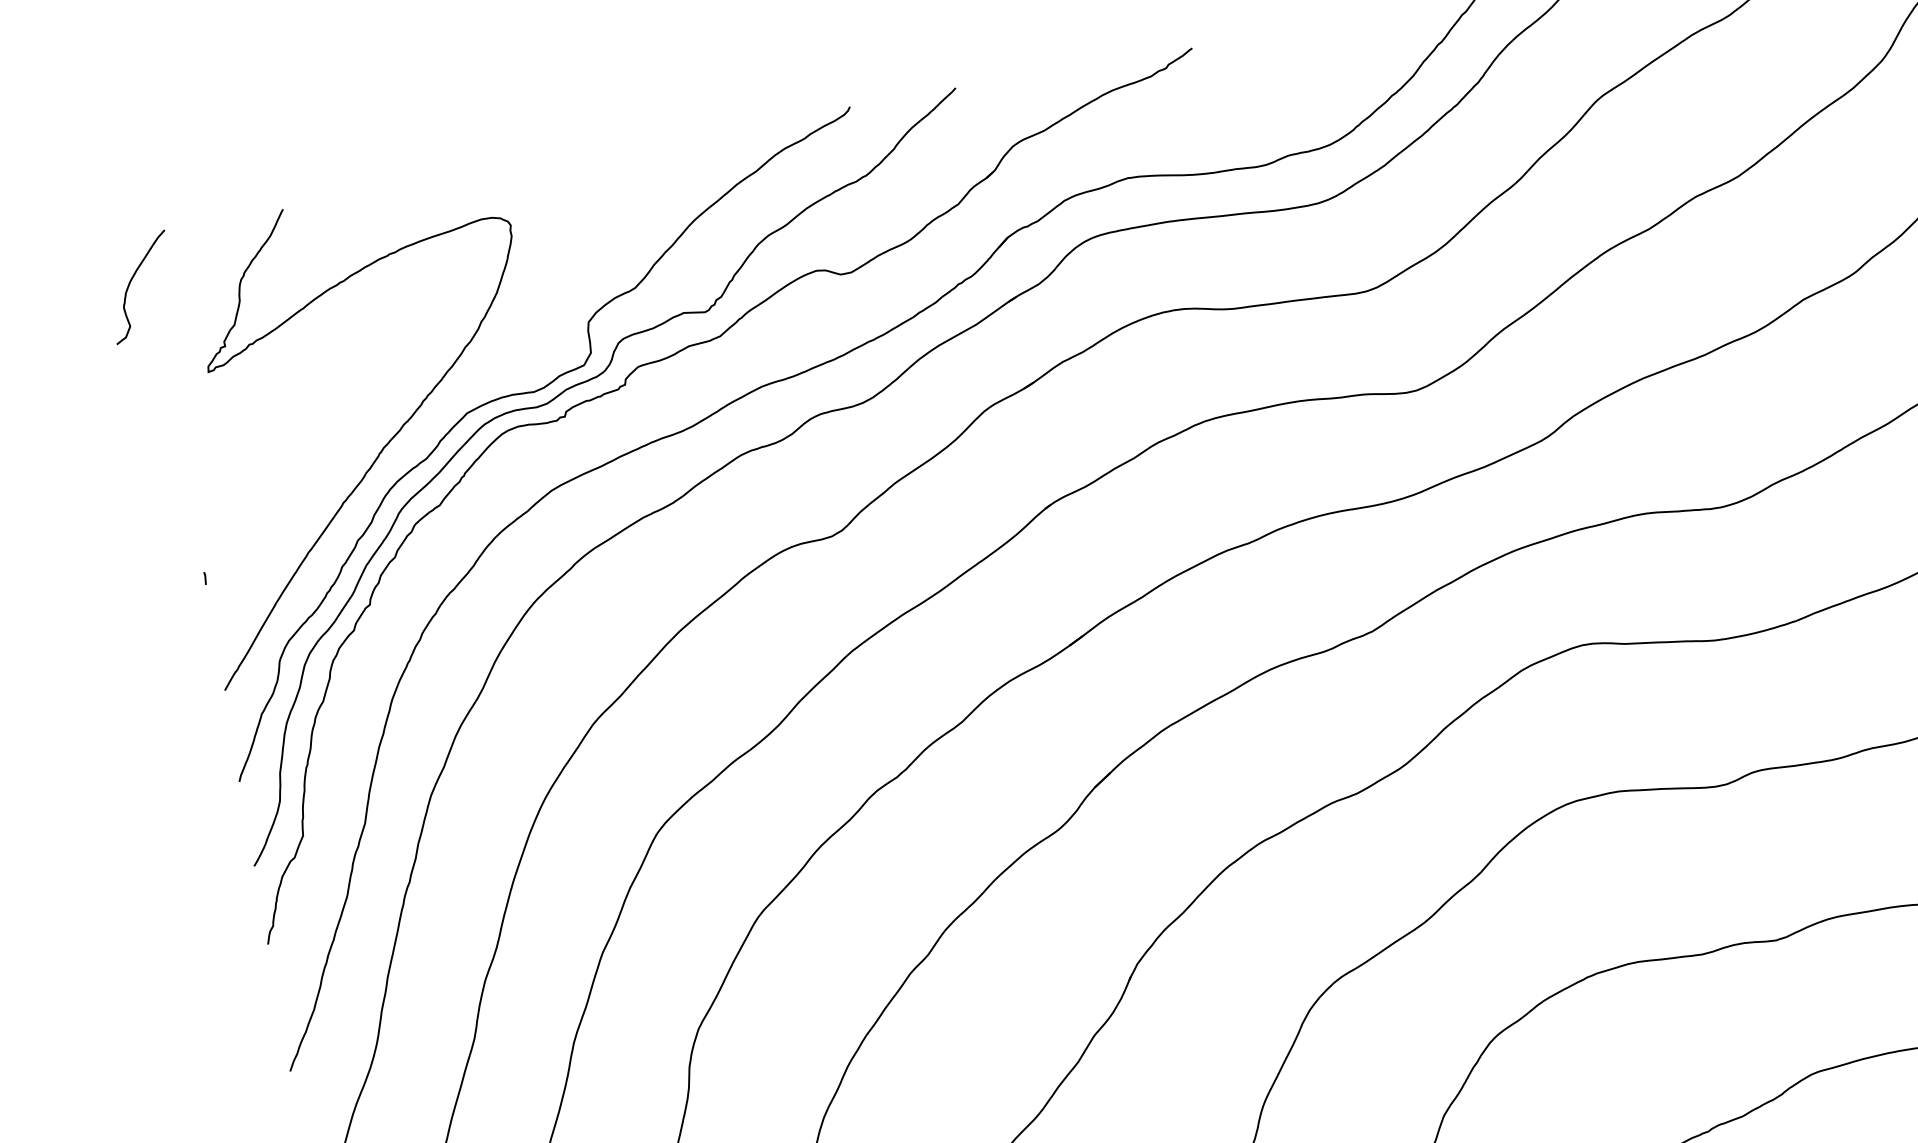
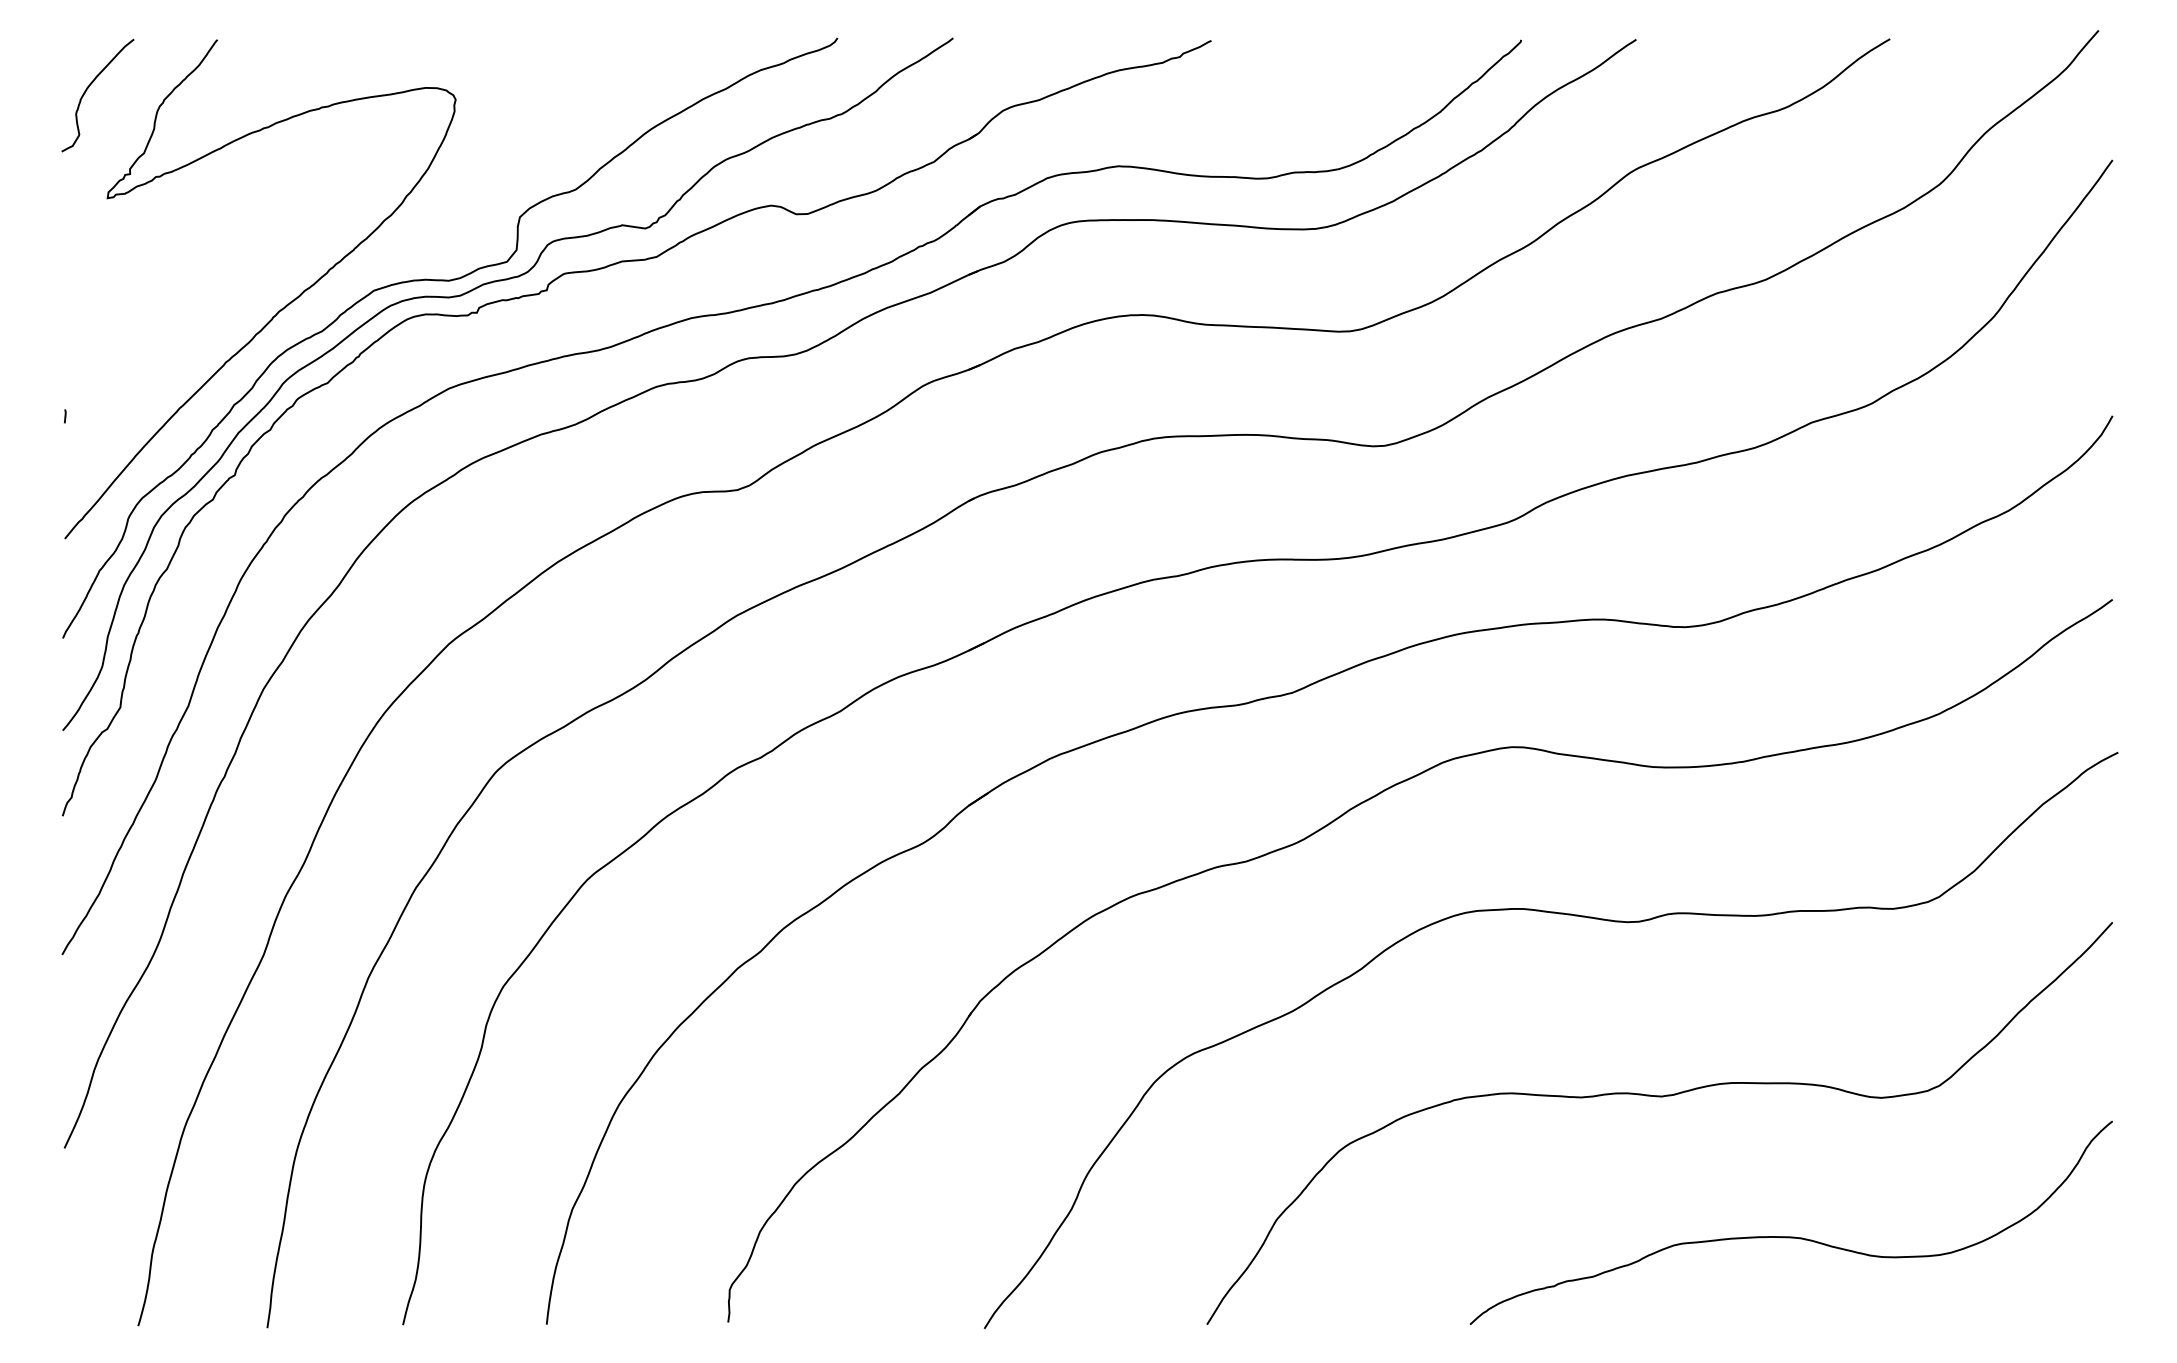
curve: (130, 284) -> (87, 90), moved

